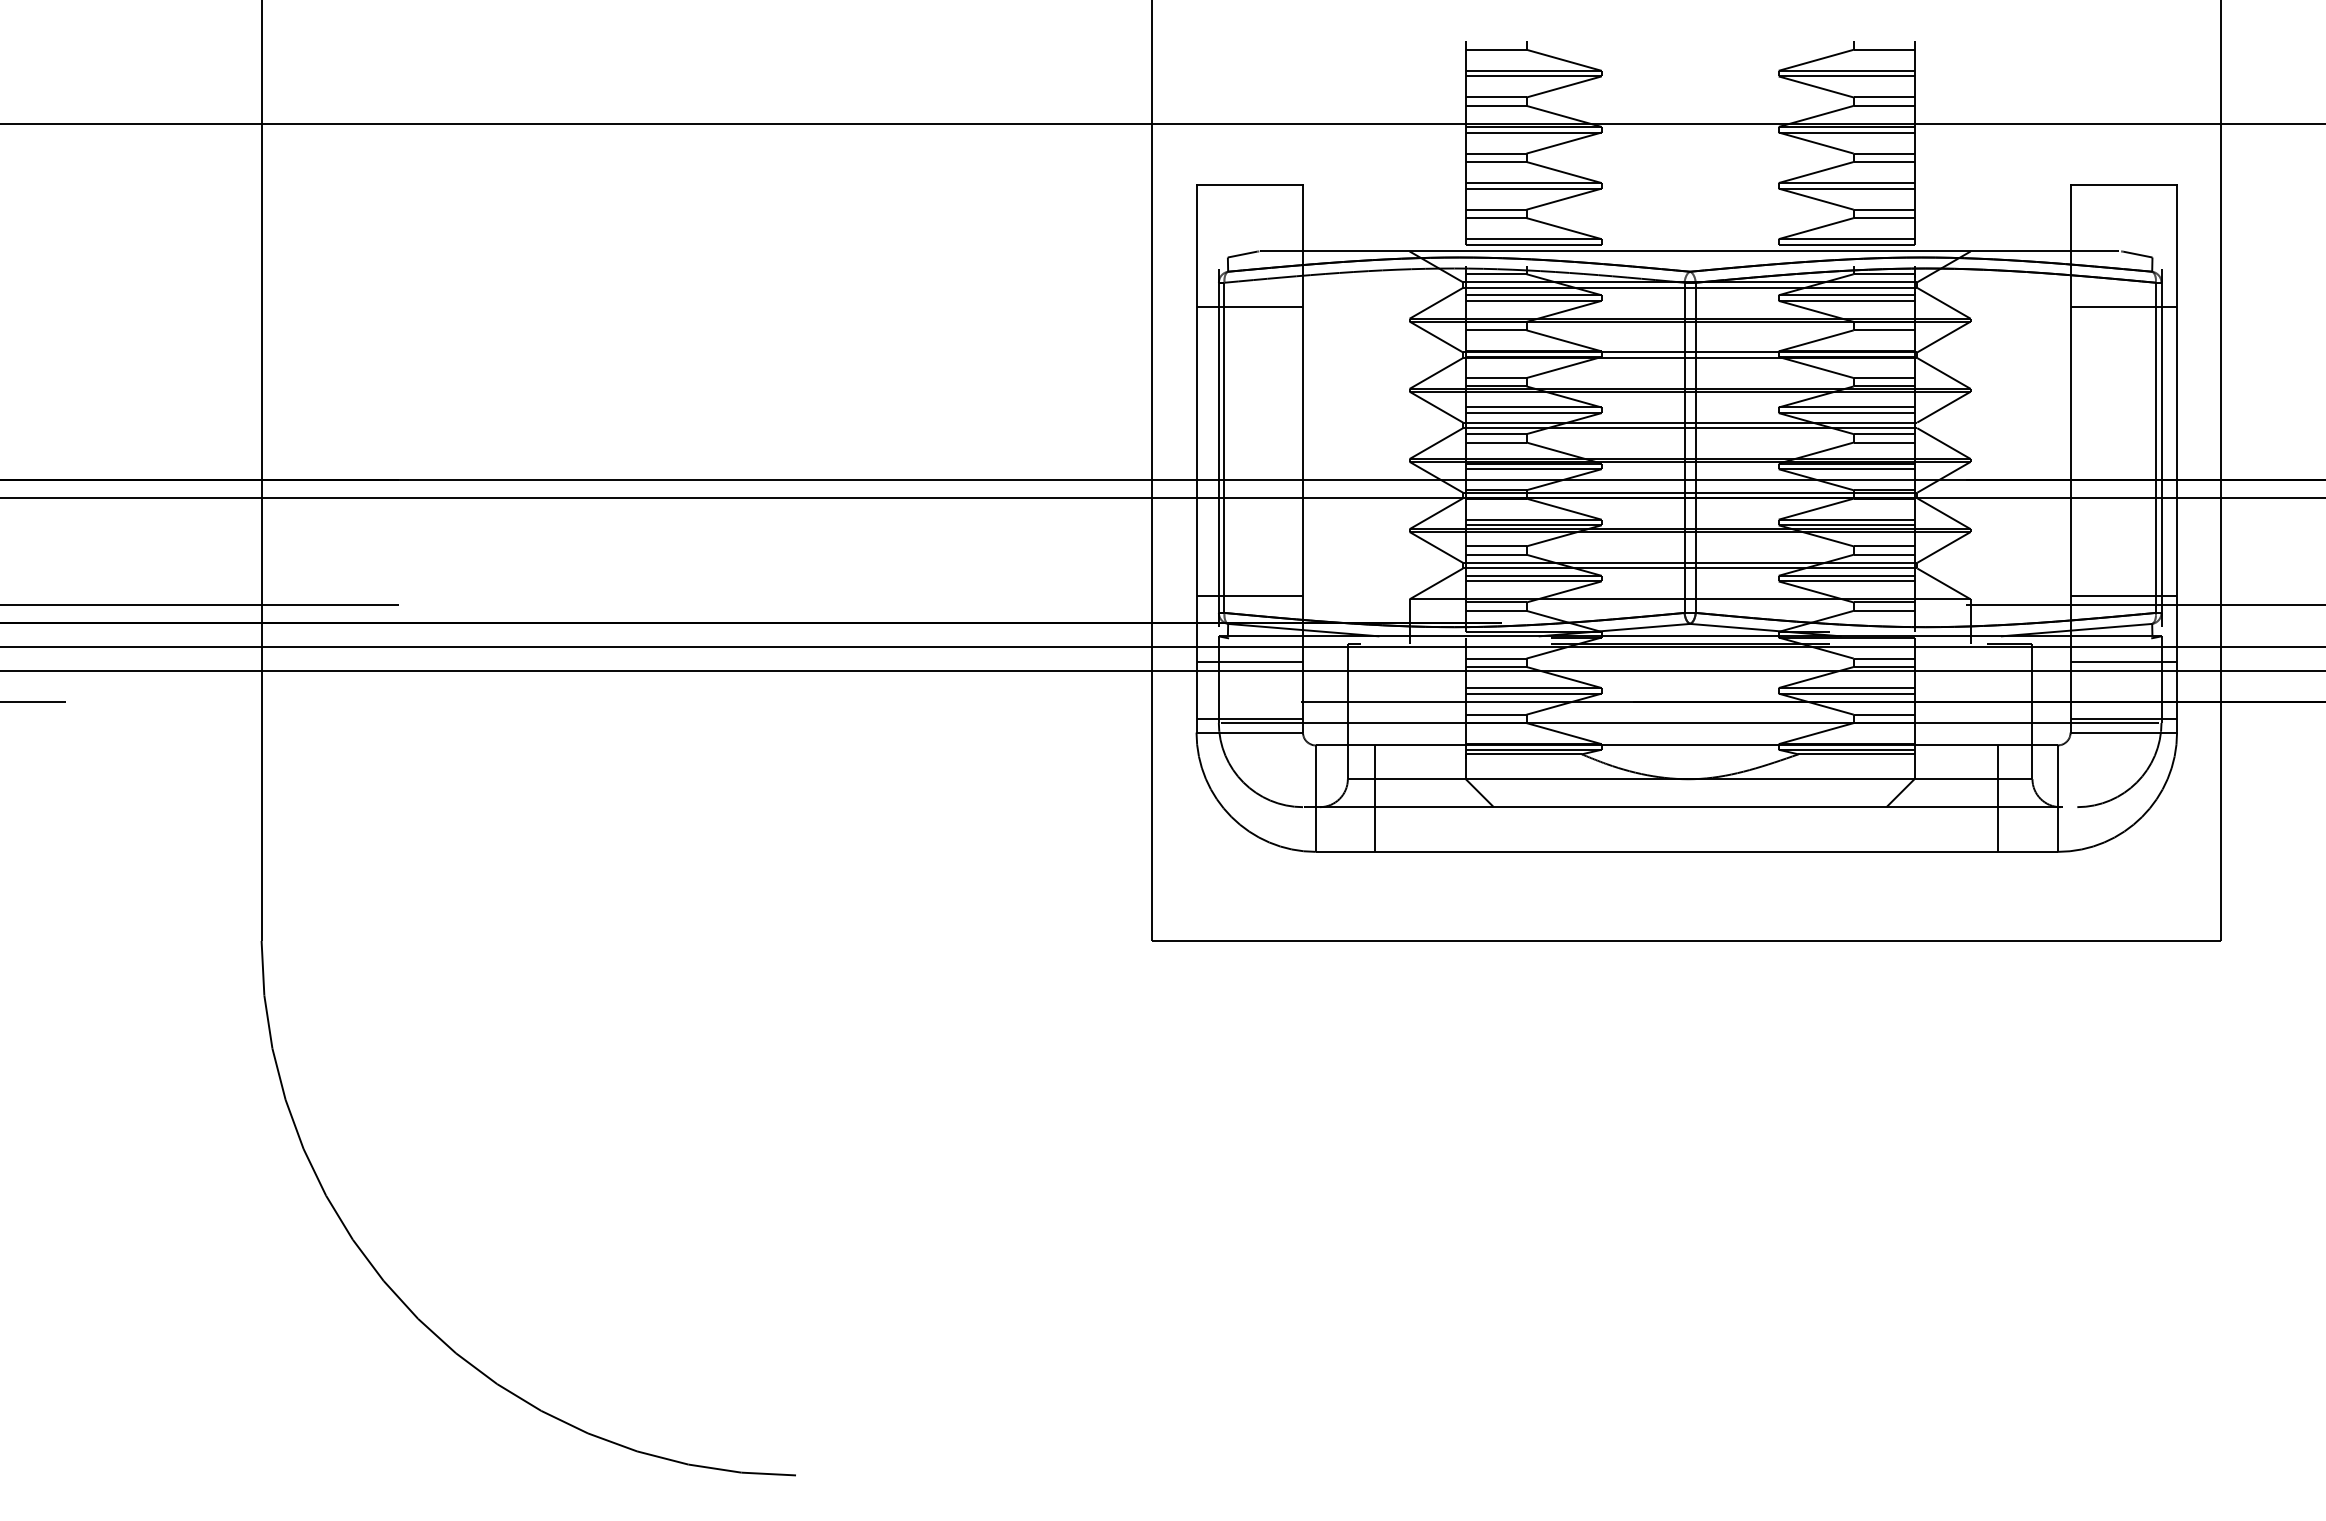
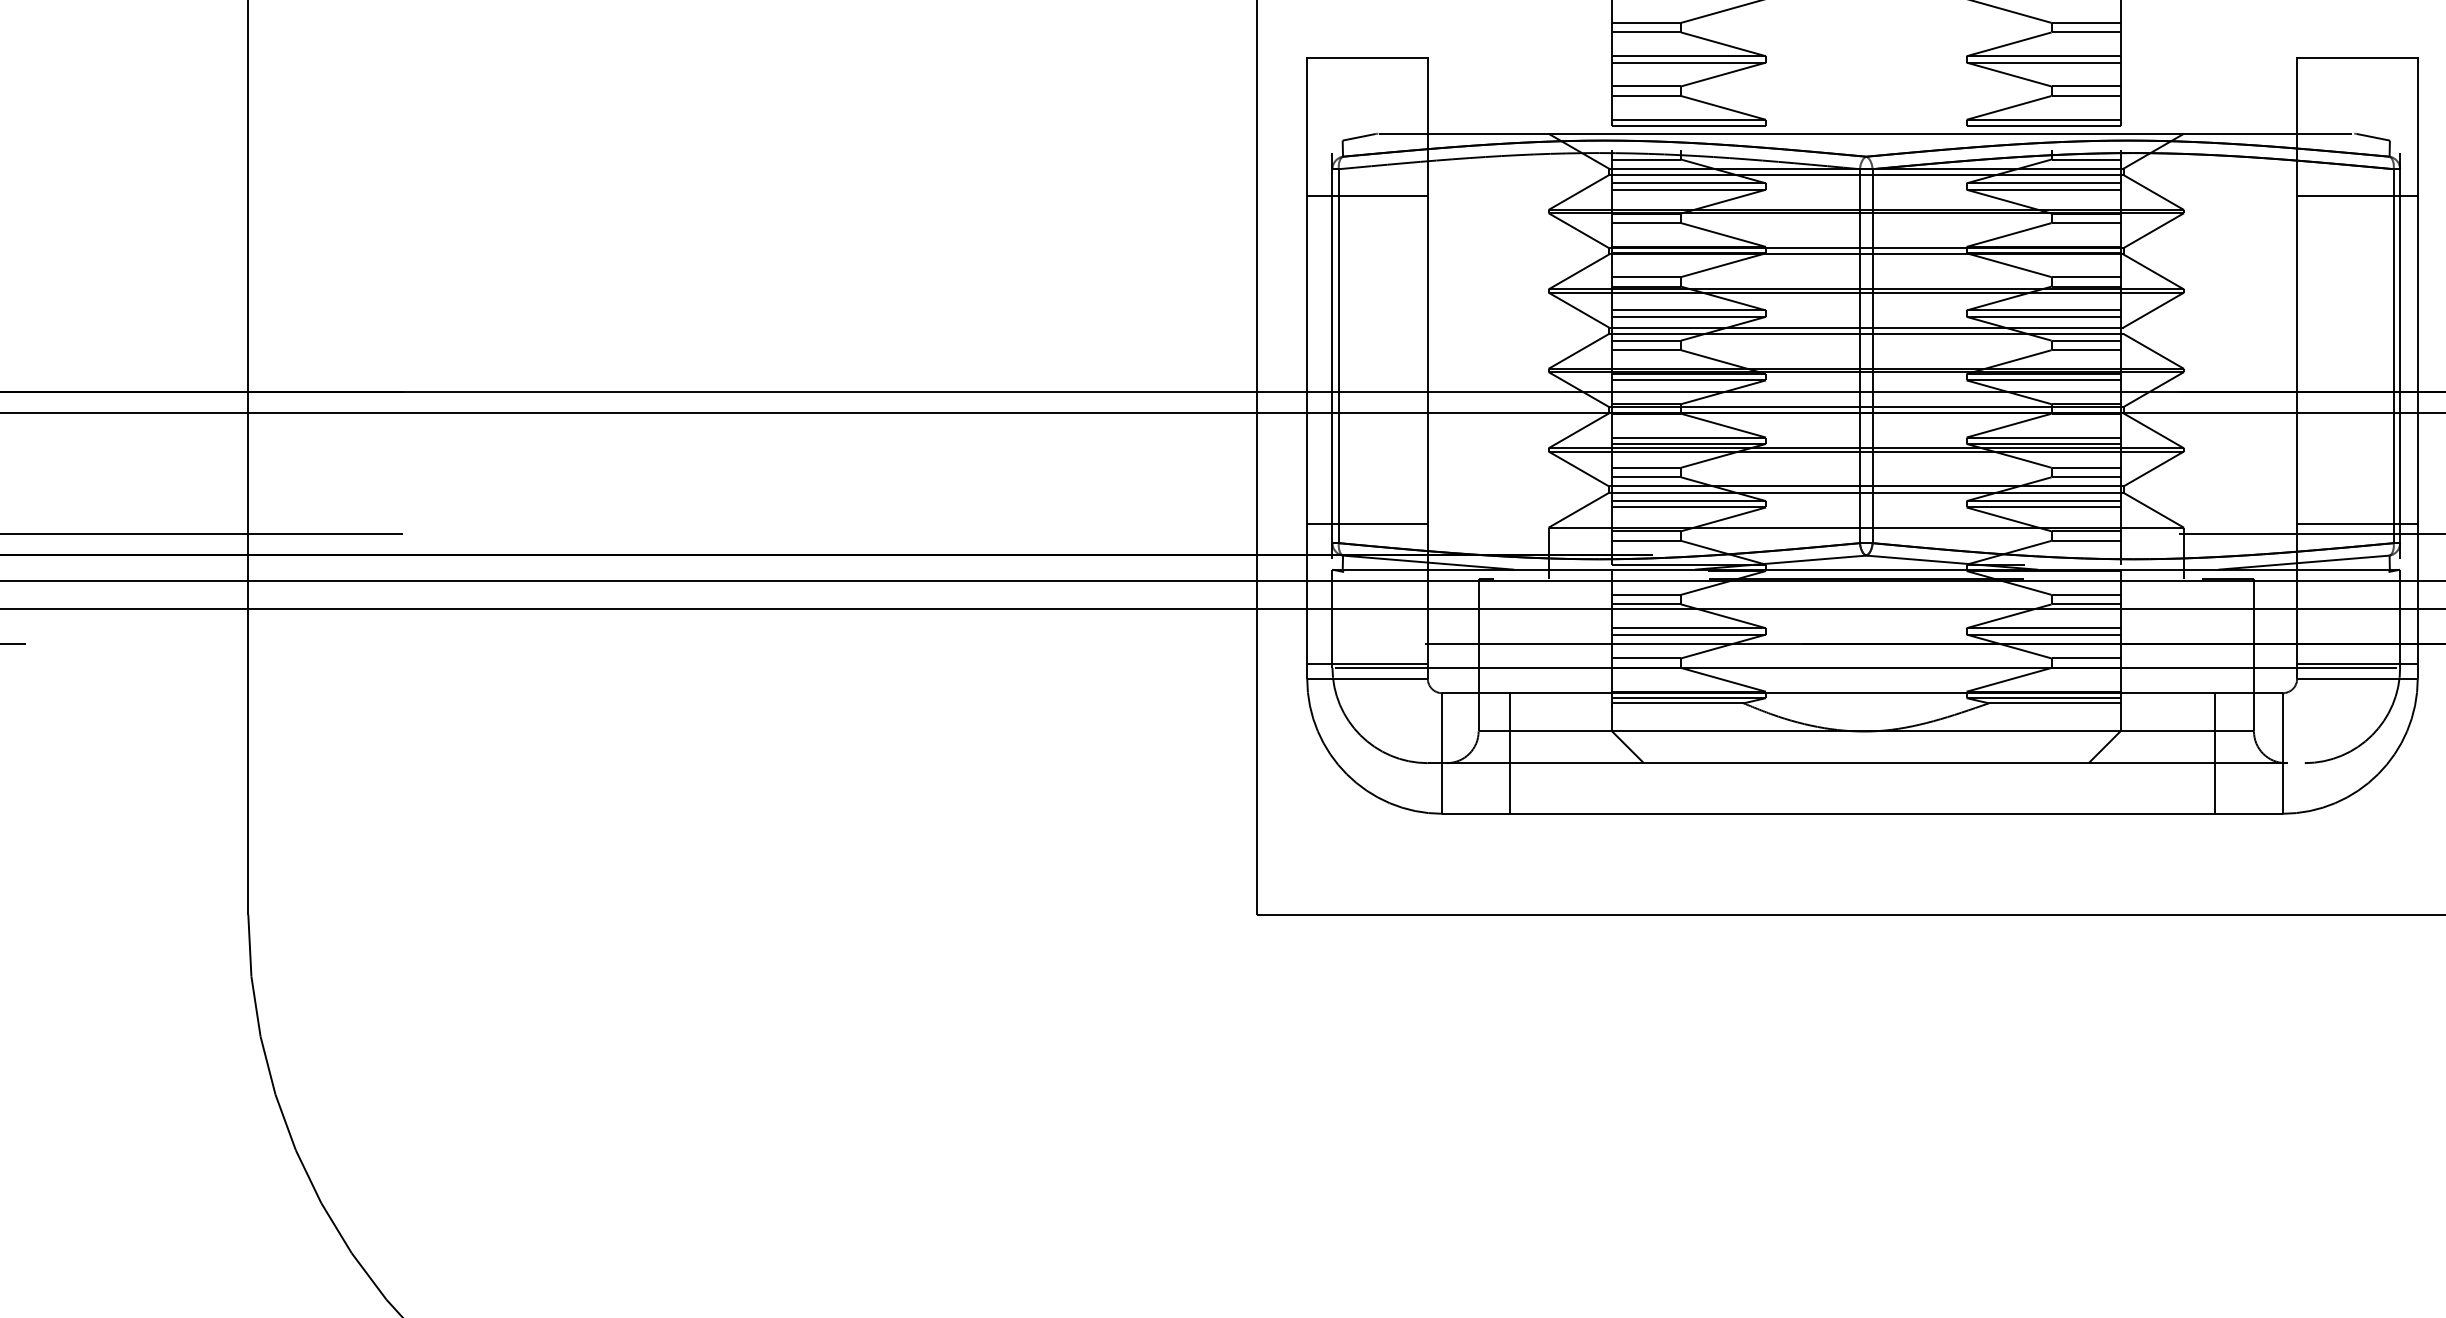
line: (1249, 662) -> (1367, 599), removed
line: (2123, 662) -> (2357, 599), removed

